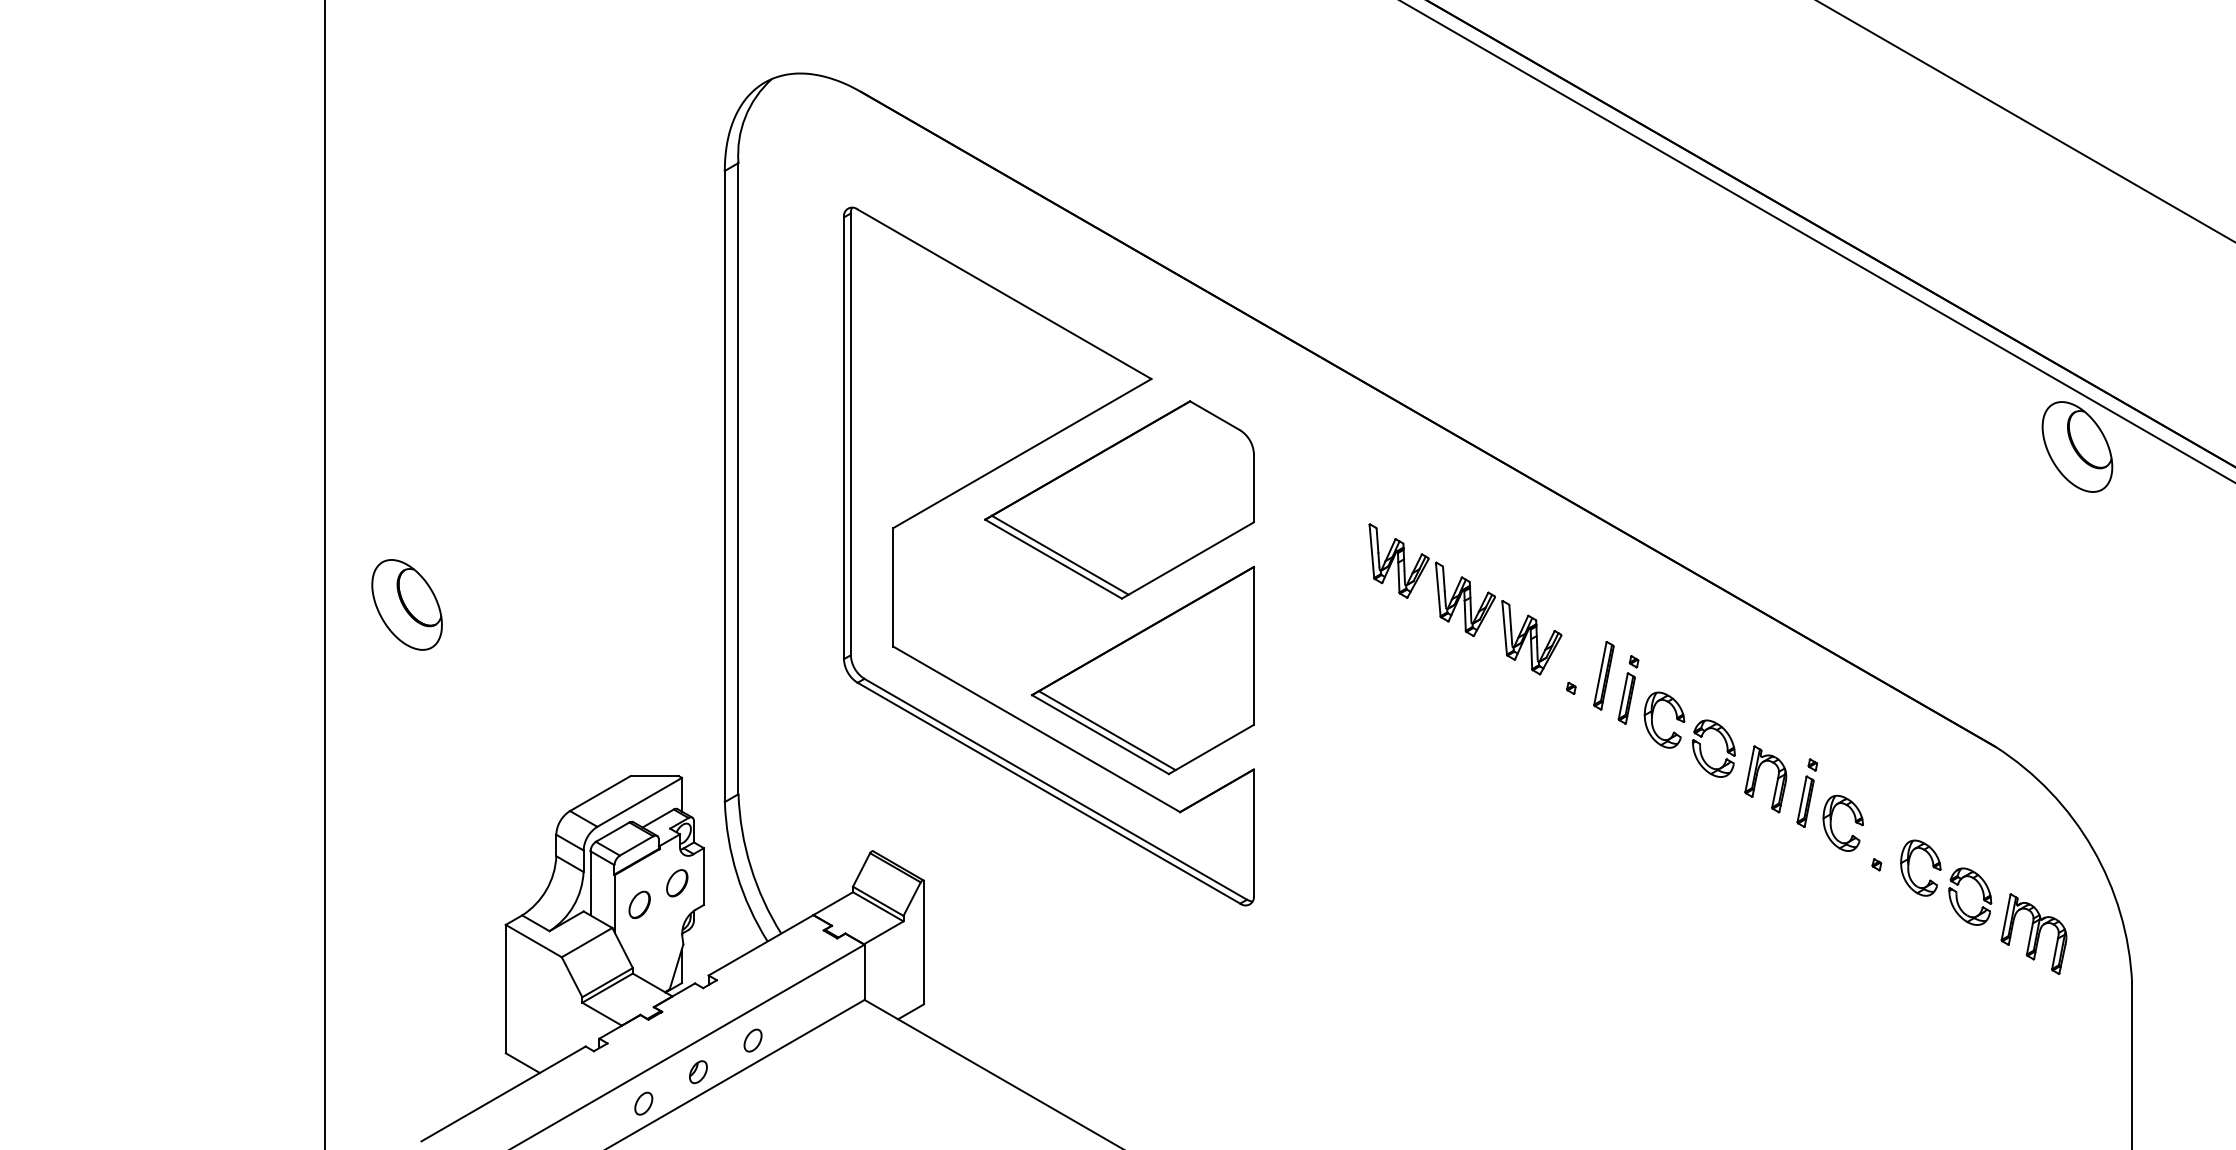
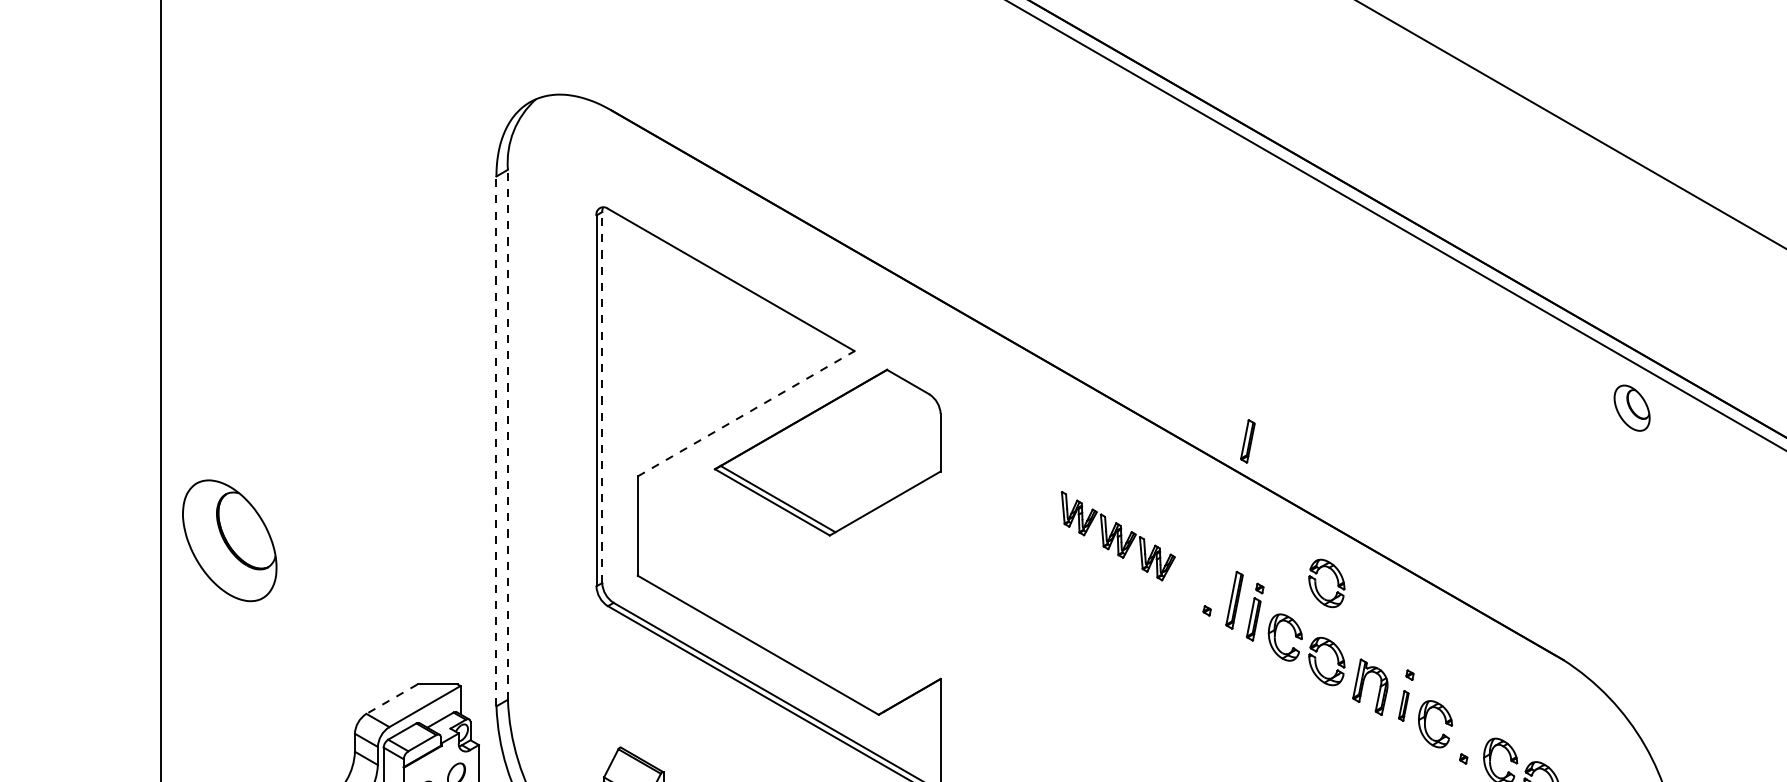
line: (850, 434) -> (601, 397), solid -> dashed
part: (2077, 446) -> (1632, 407), size x0.6
line: (1022, 453) -> (746, 413), solid -> dashed
line: (738, 478) -> (507, 434), solid -> dashed
line: (724, 486) -> (496, 441), solid -> dashed
part: (1619, 486) -> (1247, 441), added
part: (1465, 599) -> (1118, 536), size x0.7
part: (406, 604) -> (229, 540), size x1.6
part: (1701, 655) -> (1316, 583), added
part: (1142, 670) -> (847, 595), removed
line: (600, 793) -> (392, 699), solid -> dashed
part: (1805, 801) -> (1403, 705), size x0.7

